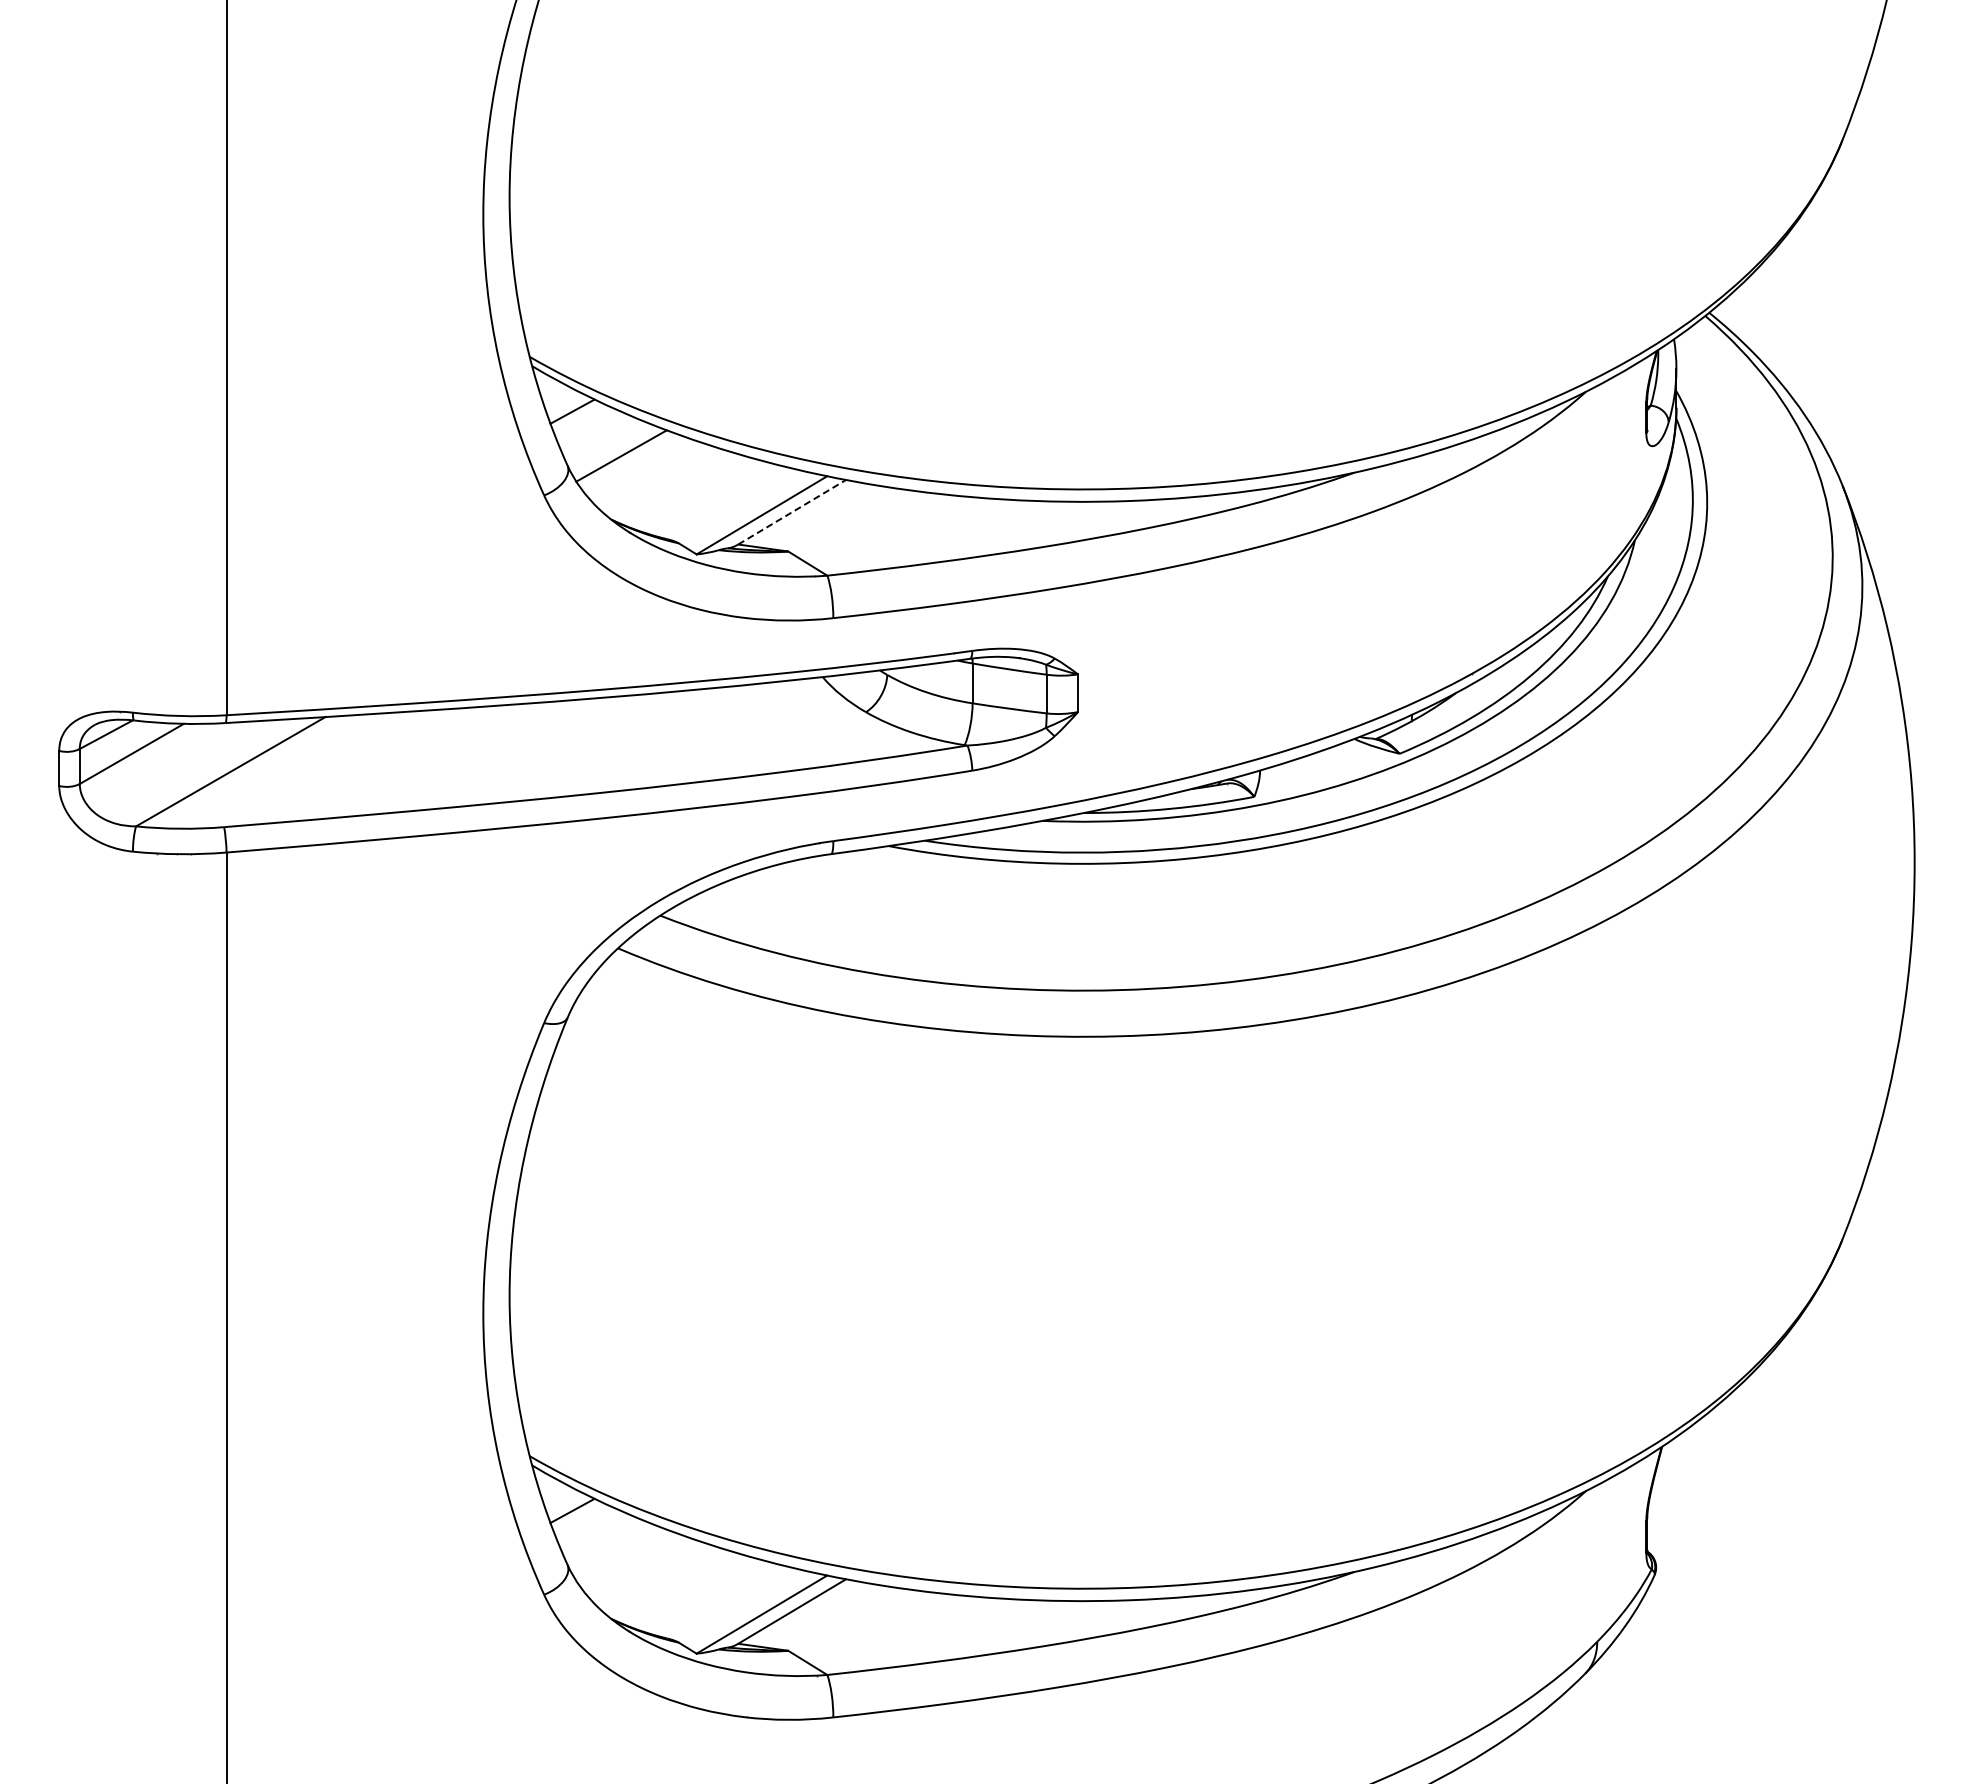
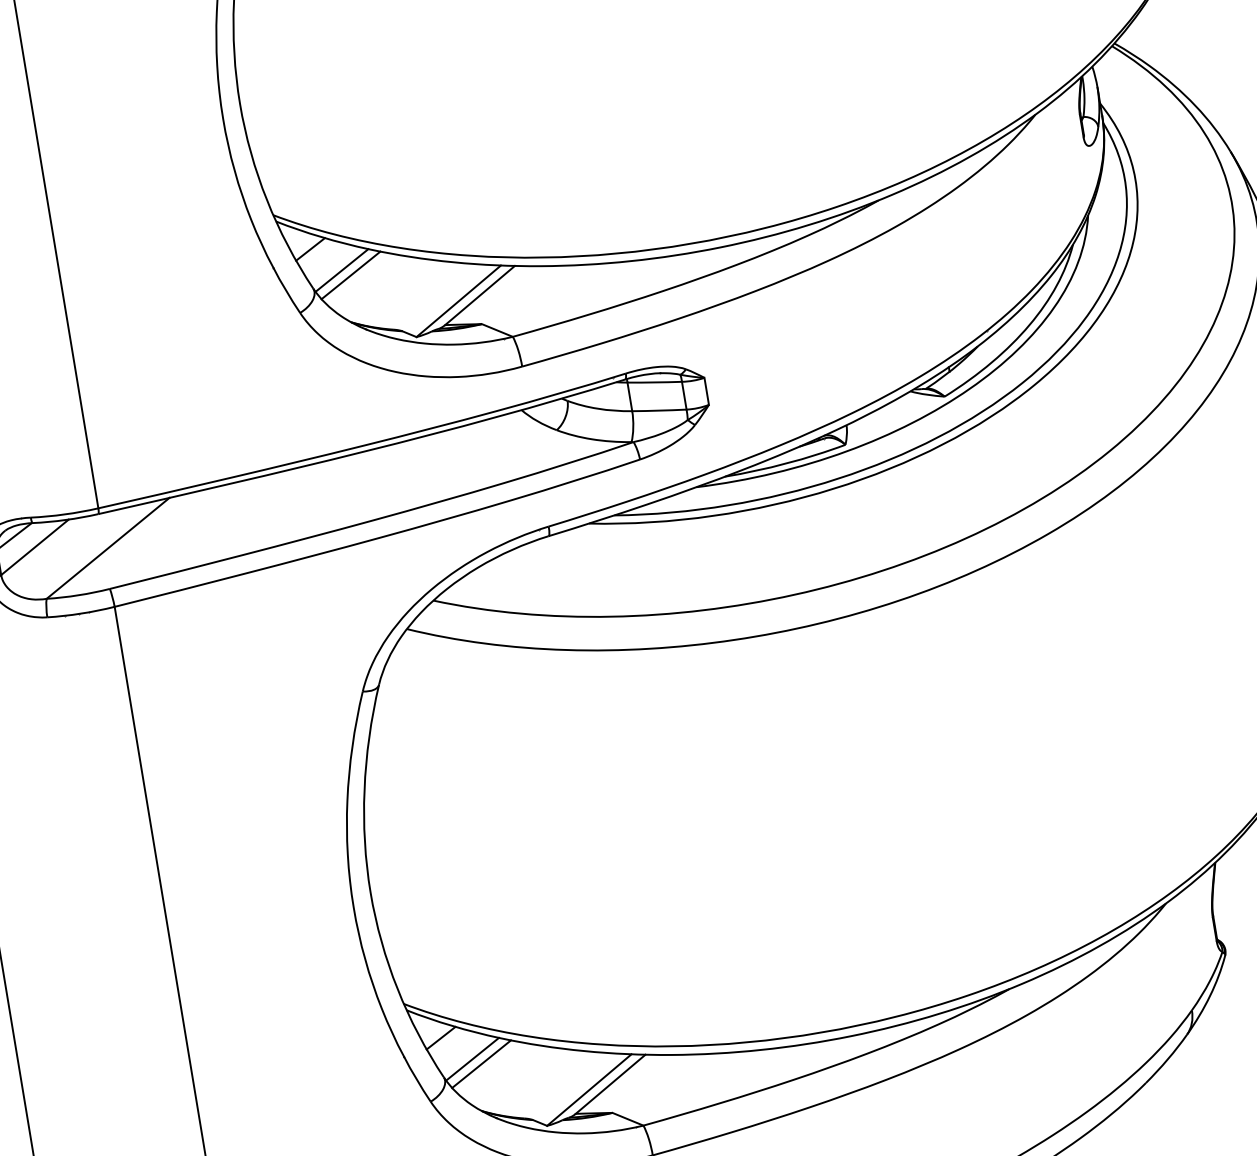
line: (610, 447) -> (342, 270), added
line: (792, 512) -> (480, 295), dashed -> solid
line: (610, 1546) -> (472, 1059), added
line: (621, 1554) -> (481, 1063), added

